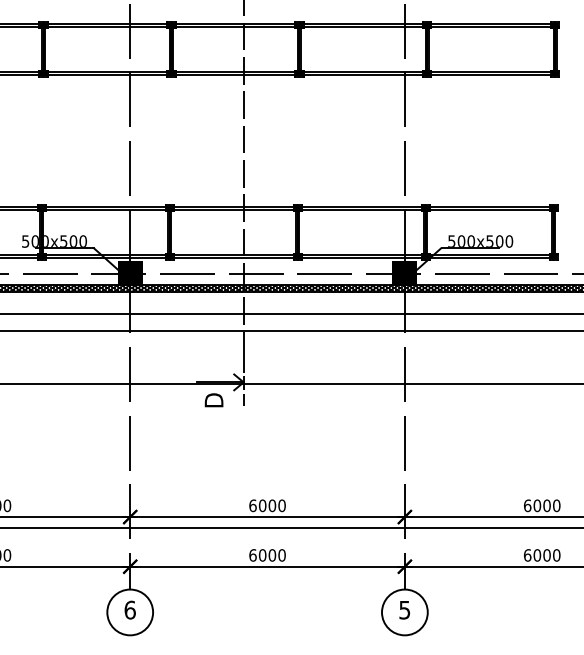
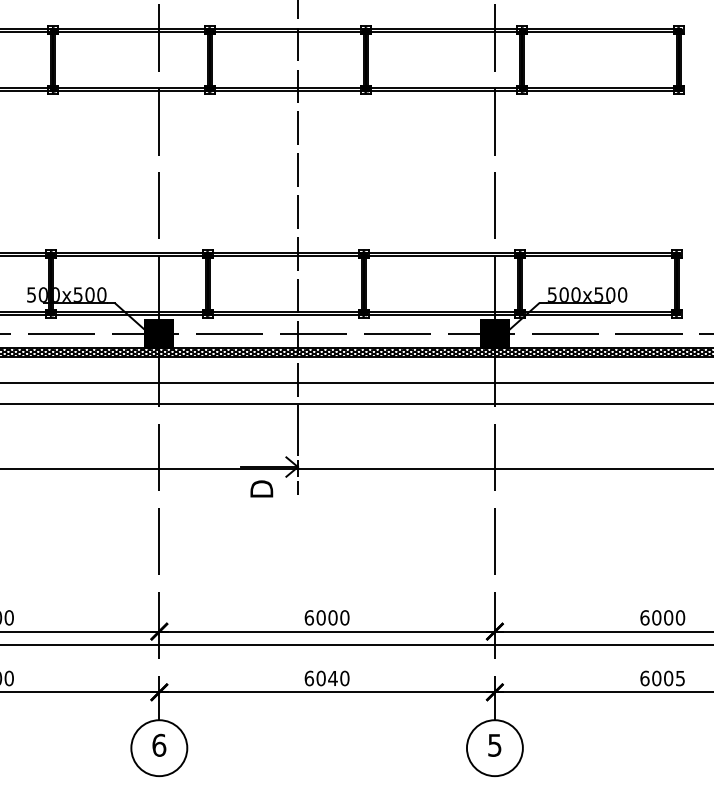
text: (272, 555) -> (333, 678), 6000 -> 6040
text: (556, 555) -> (680, 678), 6000 -> 6005

